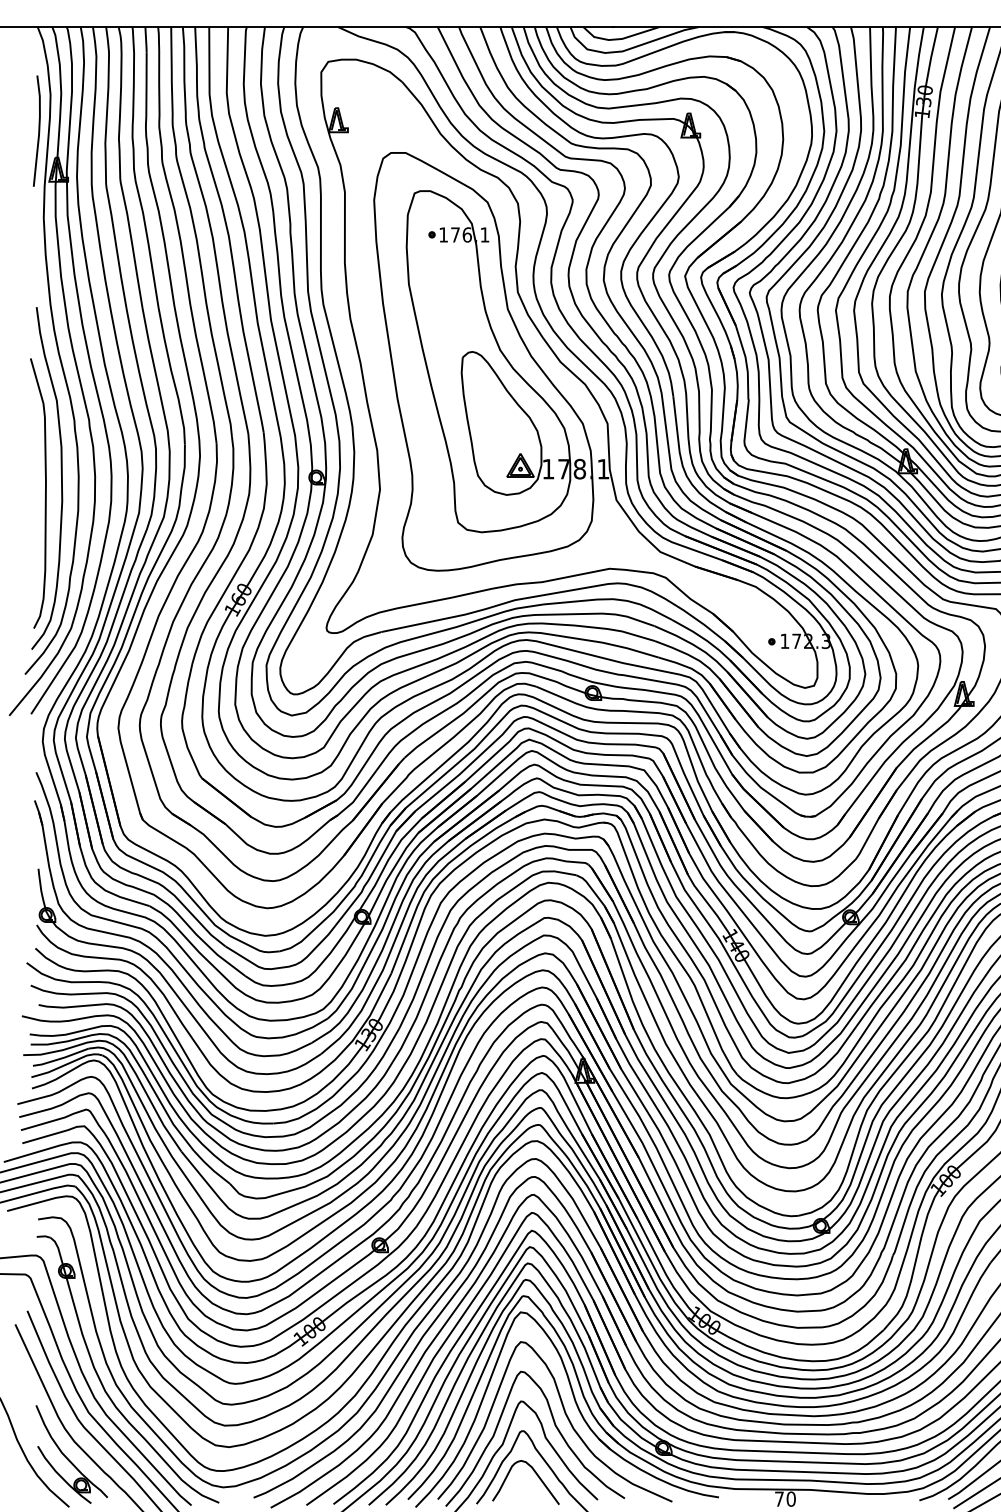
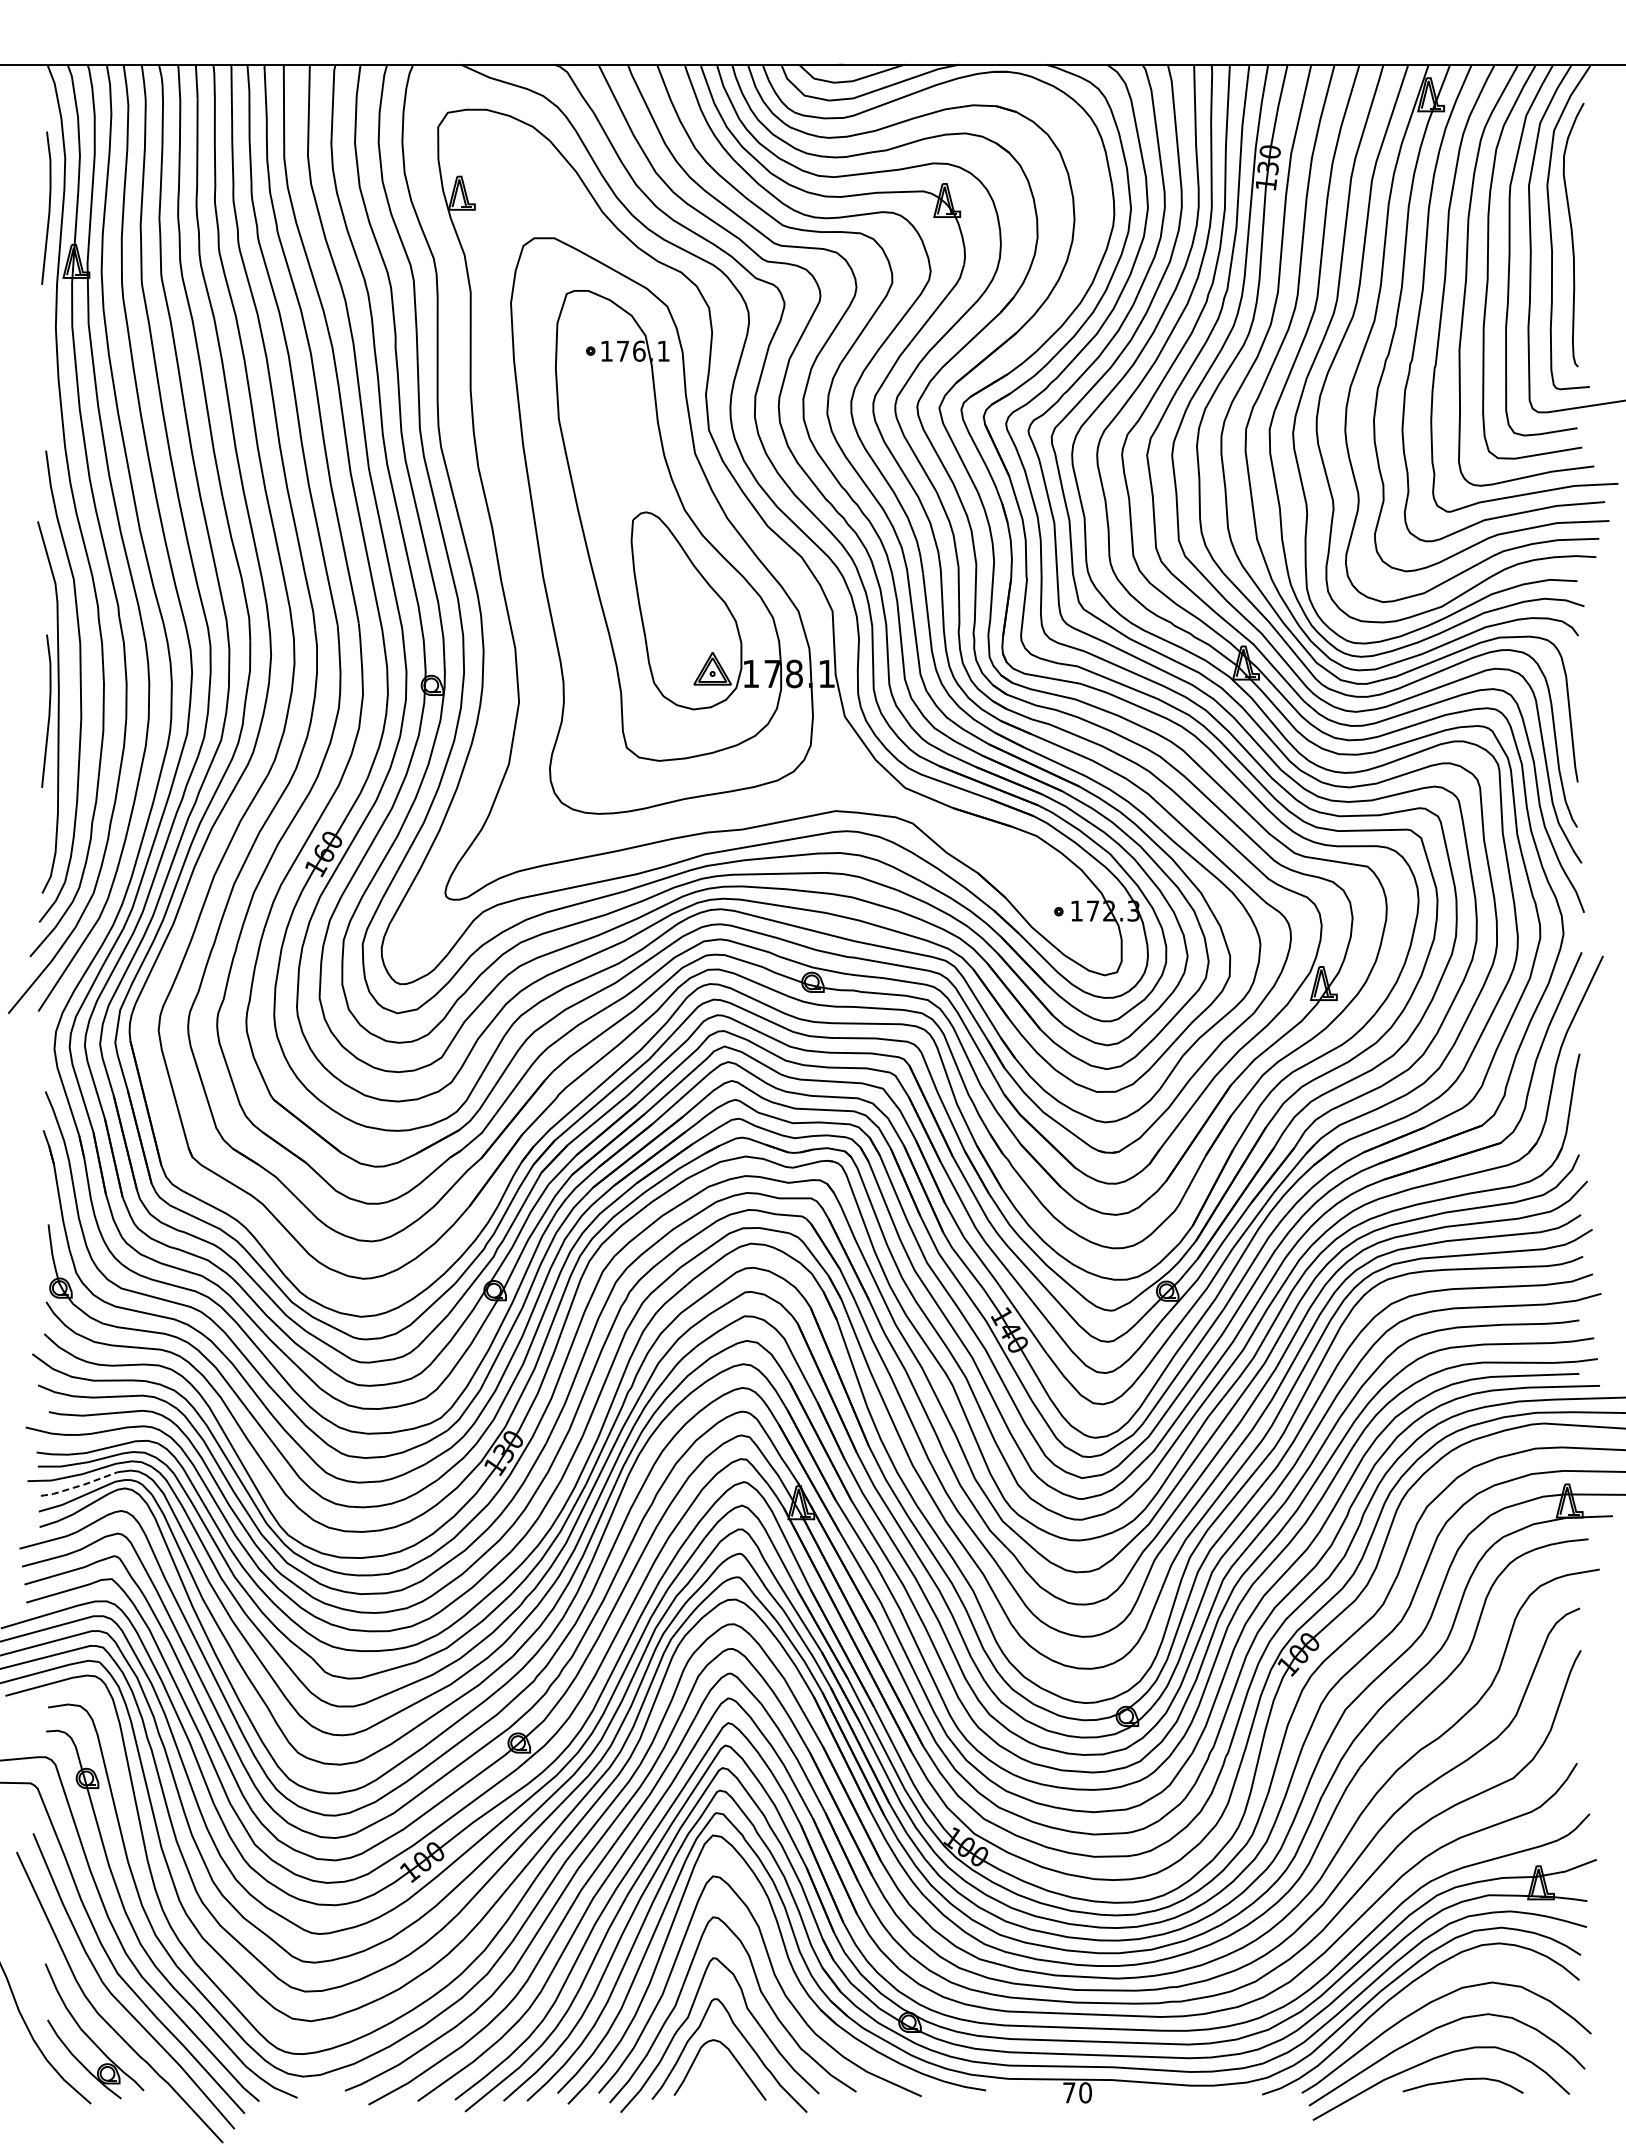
line: (38, 495) -> (48, 710), added
line: (61, 1058) -> (80, 1485), solid -> dashed

